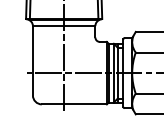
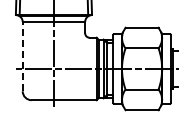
line: (32, 60) -> (22, 56), solid -> dashed

